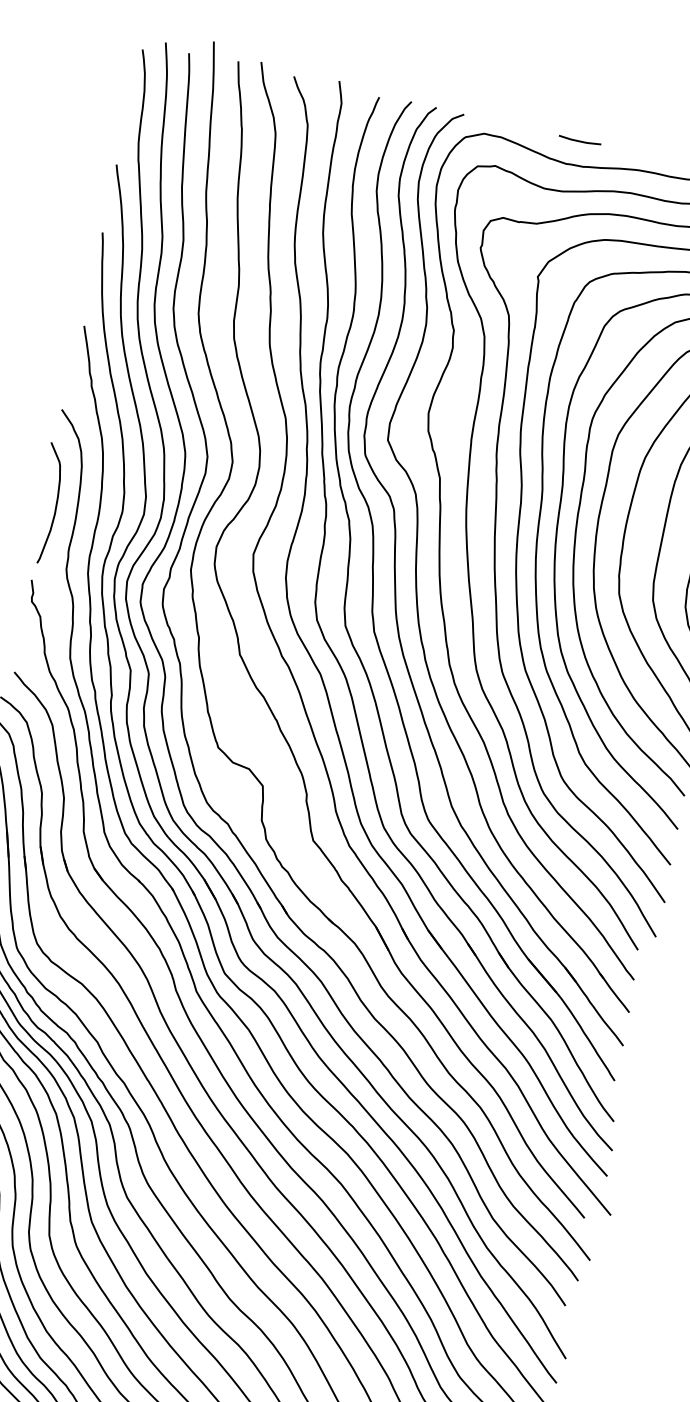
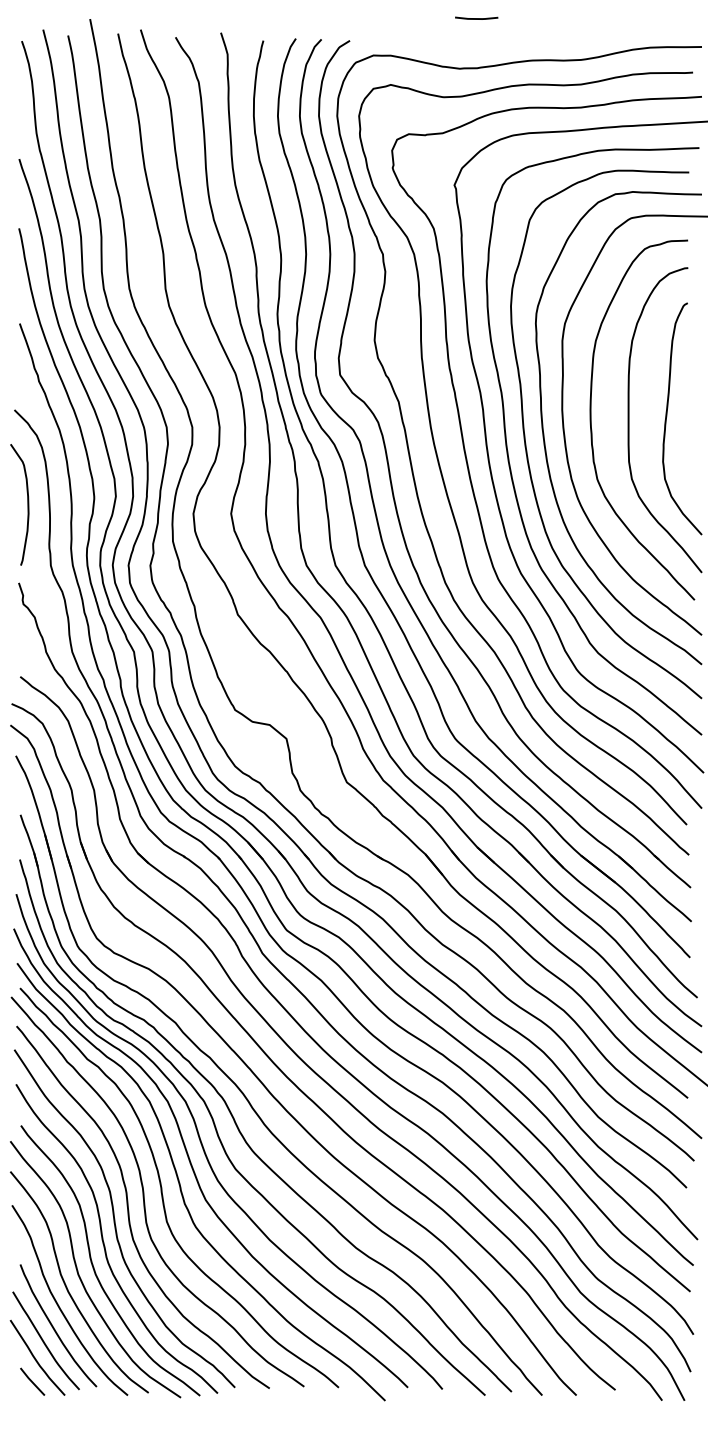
line: (579, 140) -> (476, 18), moved

